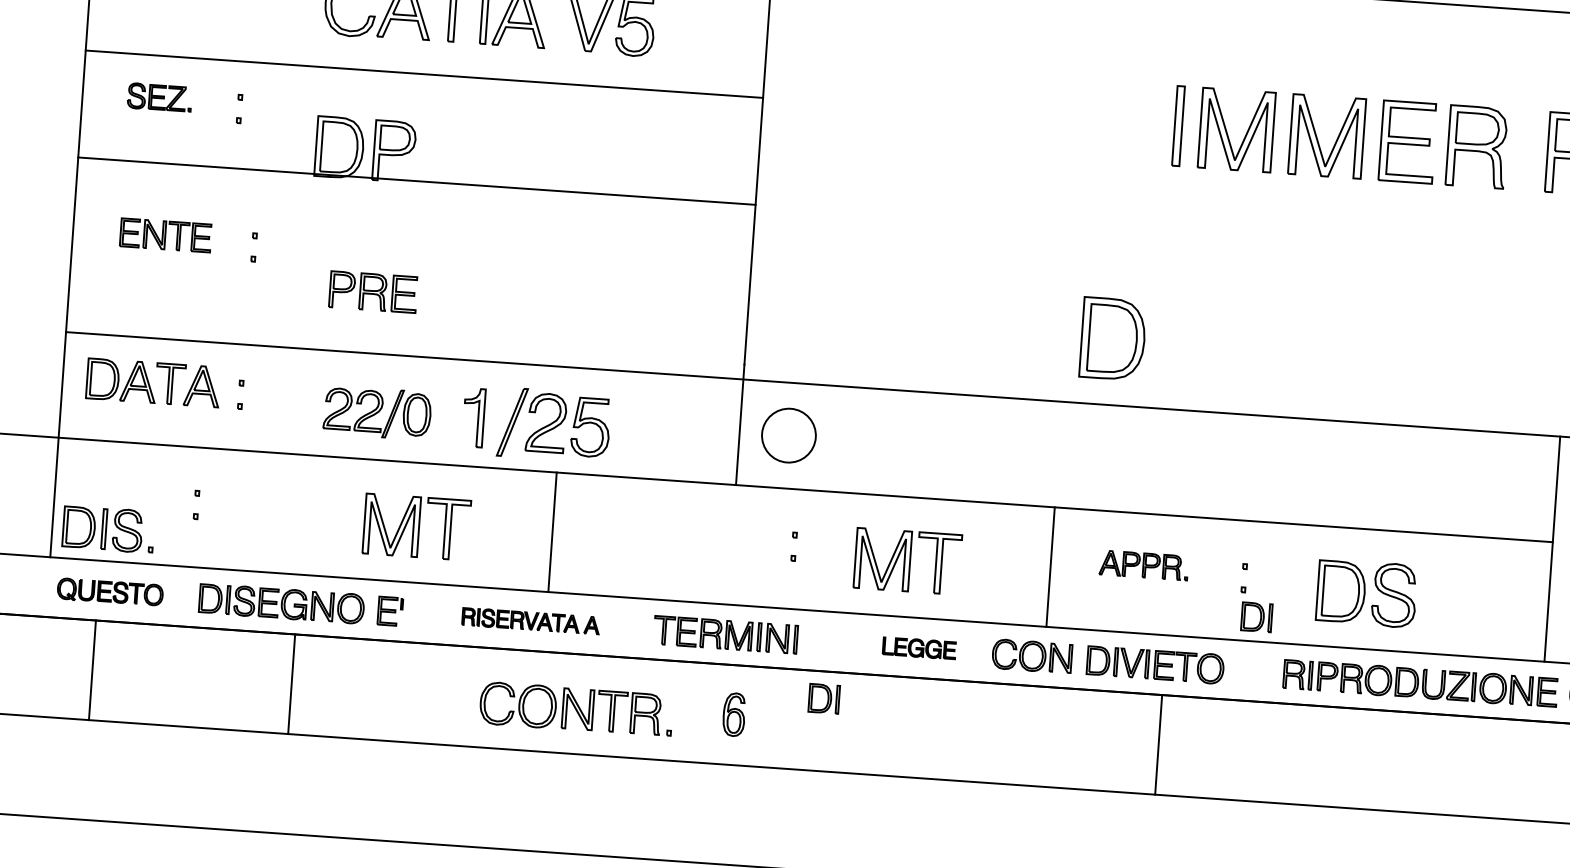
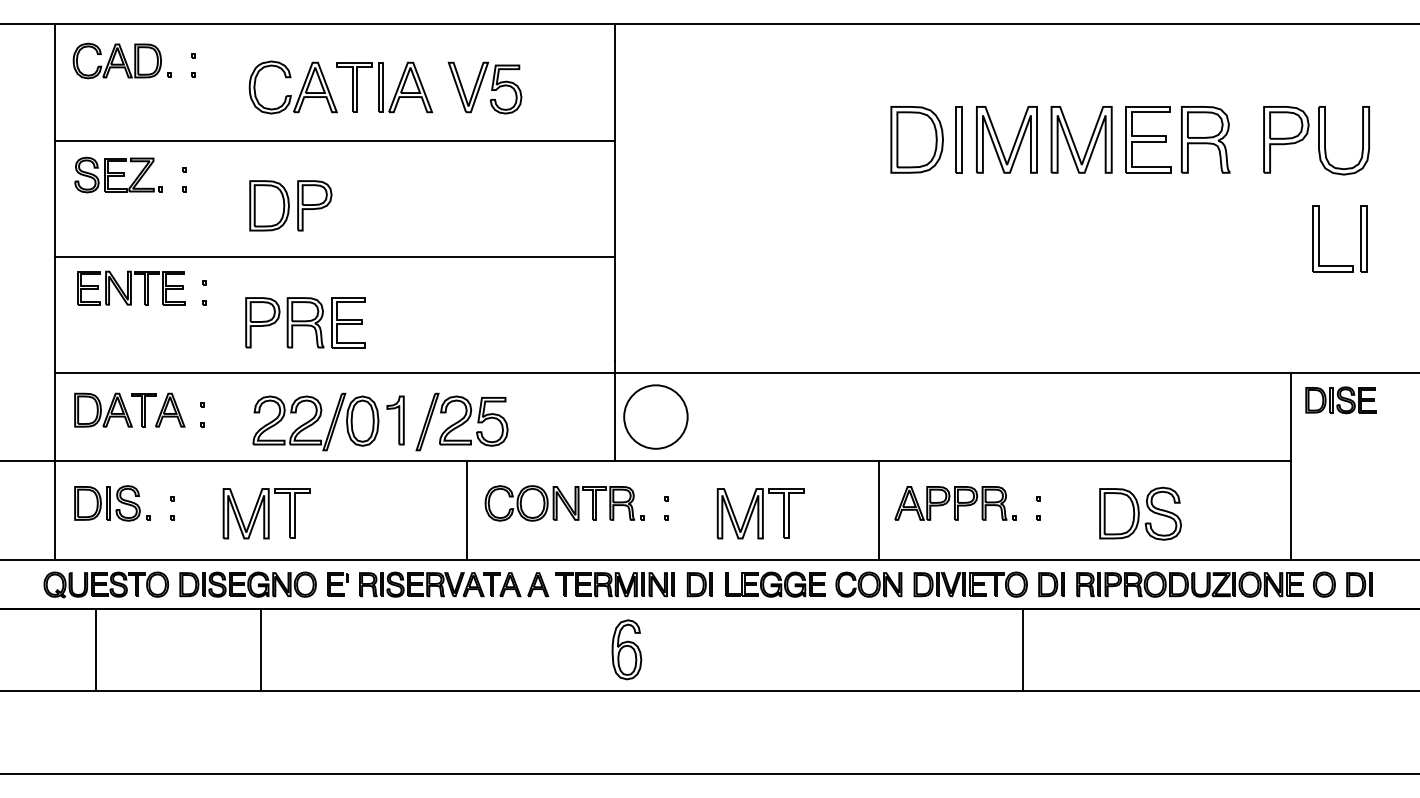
part: (159, 96) -> (118, 174), size x1.67
line: (416, 181) -> (334, 257), moved
part: (165, 234) -> (131, 287), size x1.43
part: (373, 291) -> (305, 322), size x1.67
part: (1112, 338) -> (916, 139), moved
part: (376, 412) -> (315, 421), size x1.43
circle: (788, 434) -> (655, 416), size x1.43
part: (416, 526) -> (266, 513), moved
part: (108, 529) -> (112, 503), moved
part: (1143, 565) -> (955, 503), size x1.67
part: (110, 591) -> (106, 584), size x1.43
part: (1256, 617) -> (1051, 584), moved
part: (531, 621) -> (454, 584), size x1.67
part: (919, 648) -> (775, 584), size x1.67
part: (823, 698) -> (699, 584), moved
part: (576, 709) -> (564, 503), moved
part: (733, 714) -> (626, 649), size x1.67
line: (1159, 745) -> (1023, 650), moved

